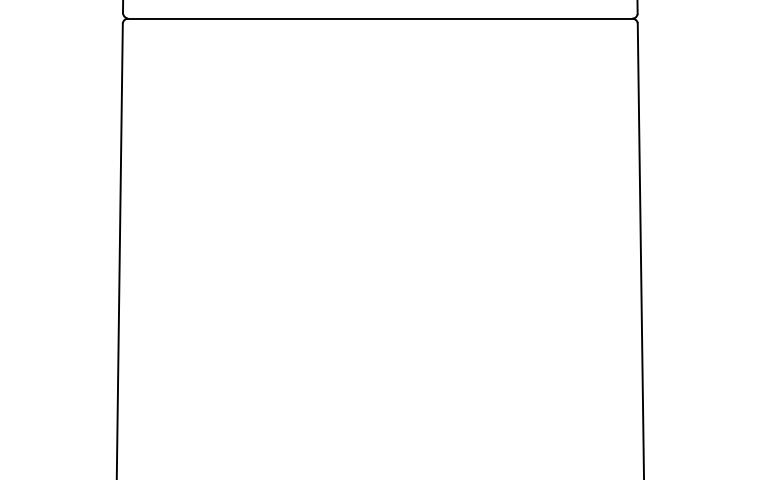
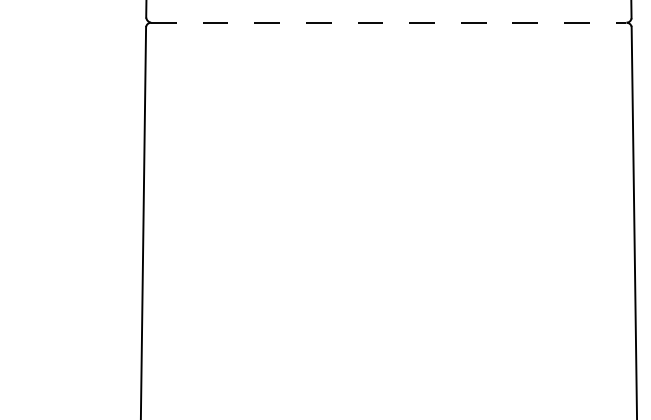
line: (380, 18) -> (389, 22), solid -> dashed

